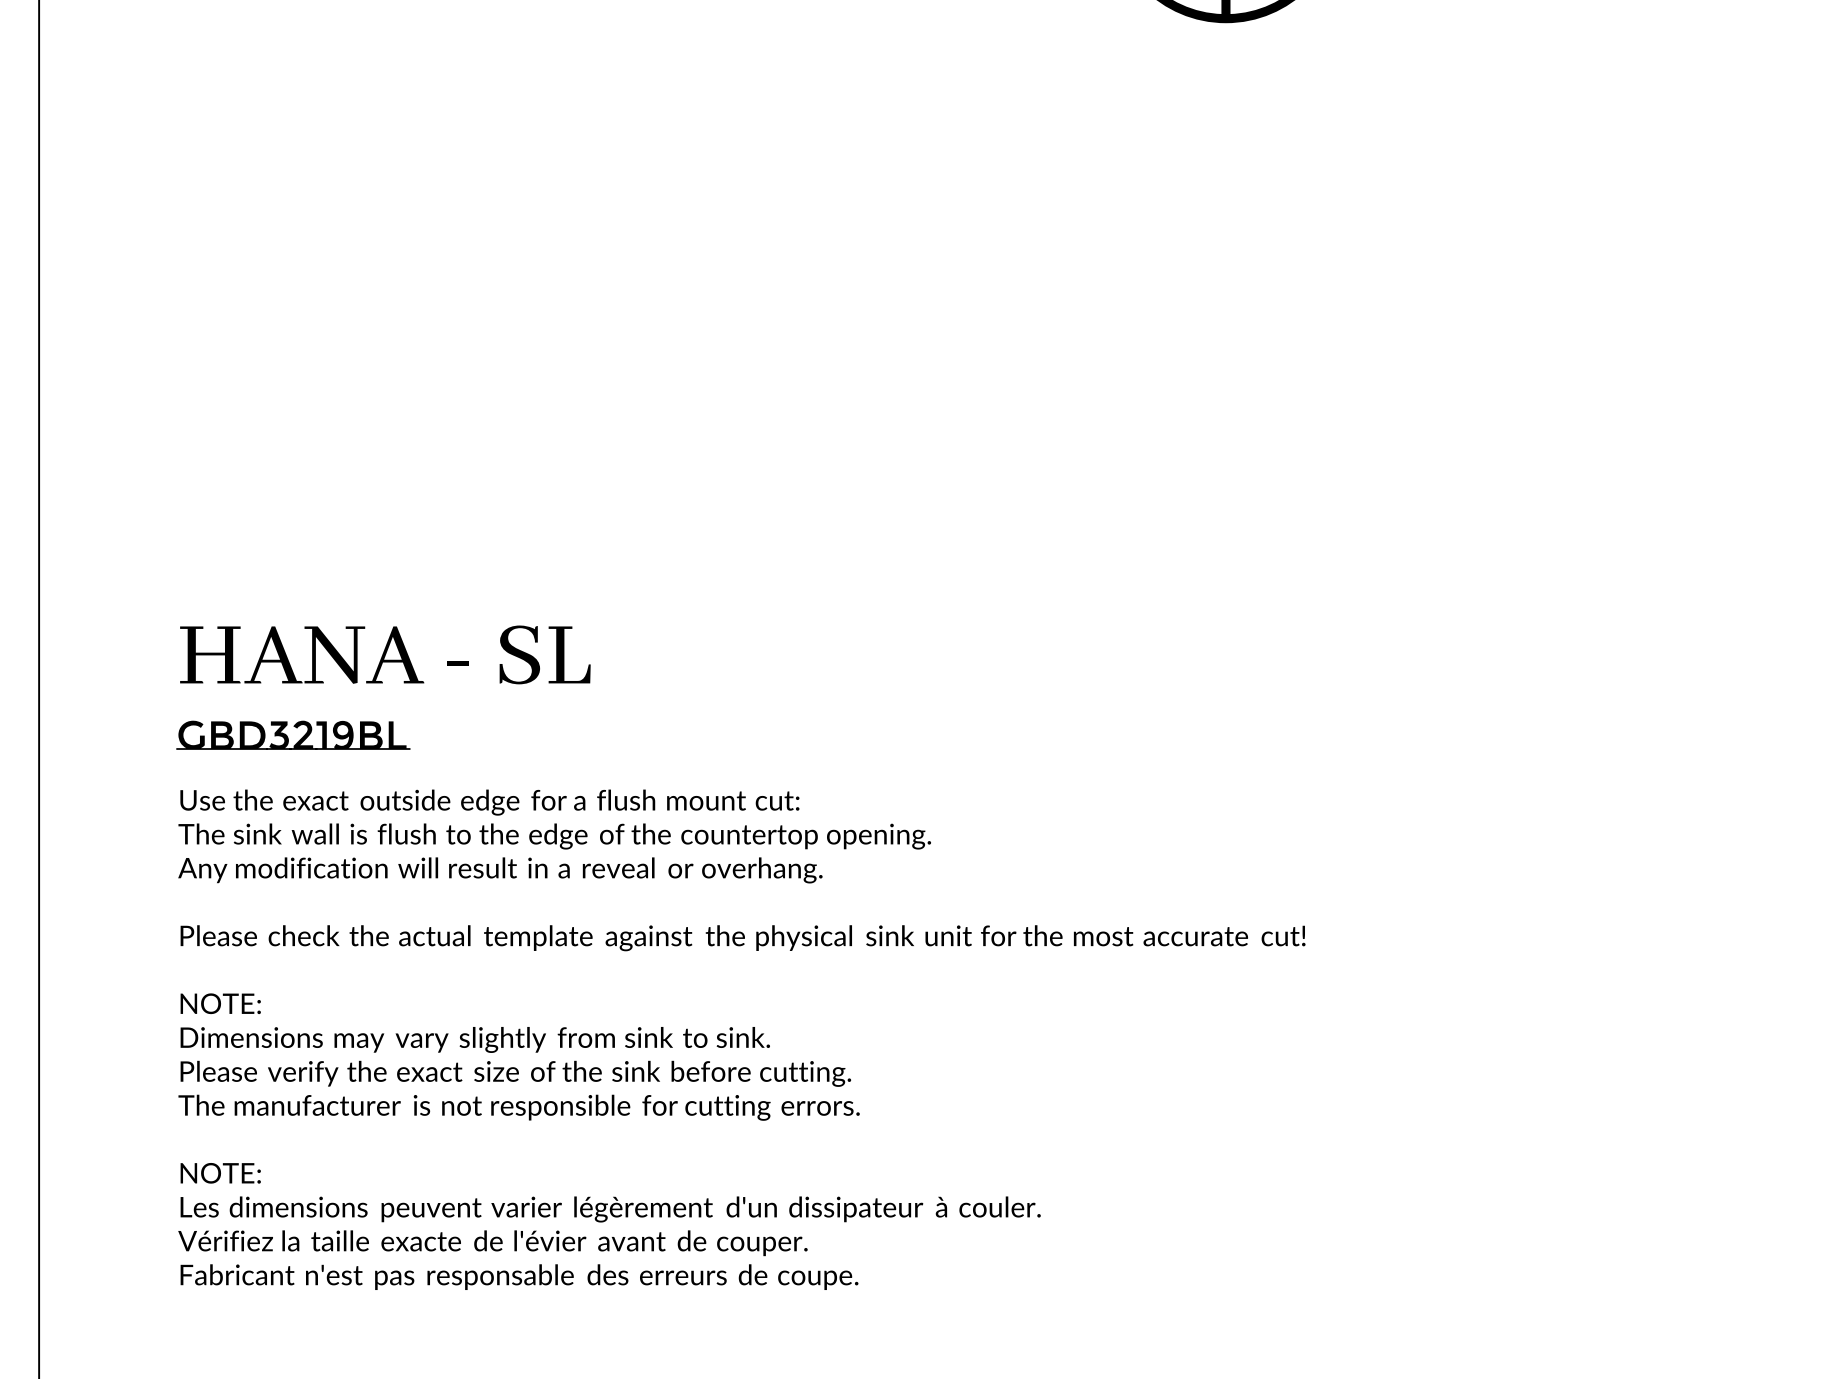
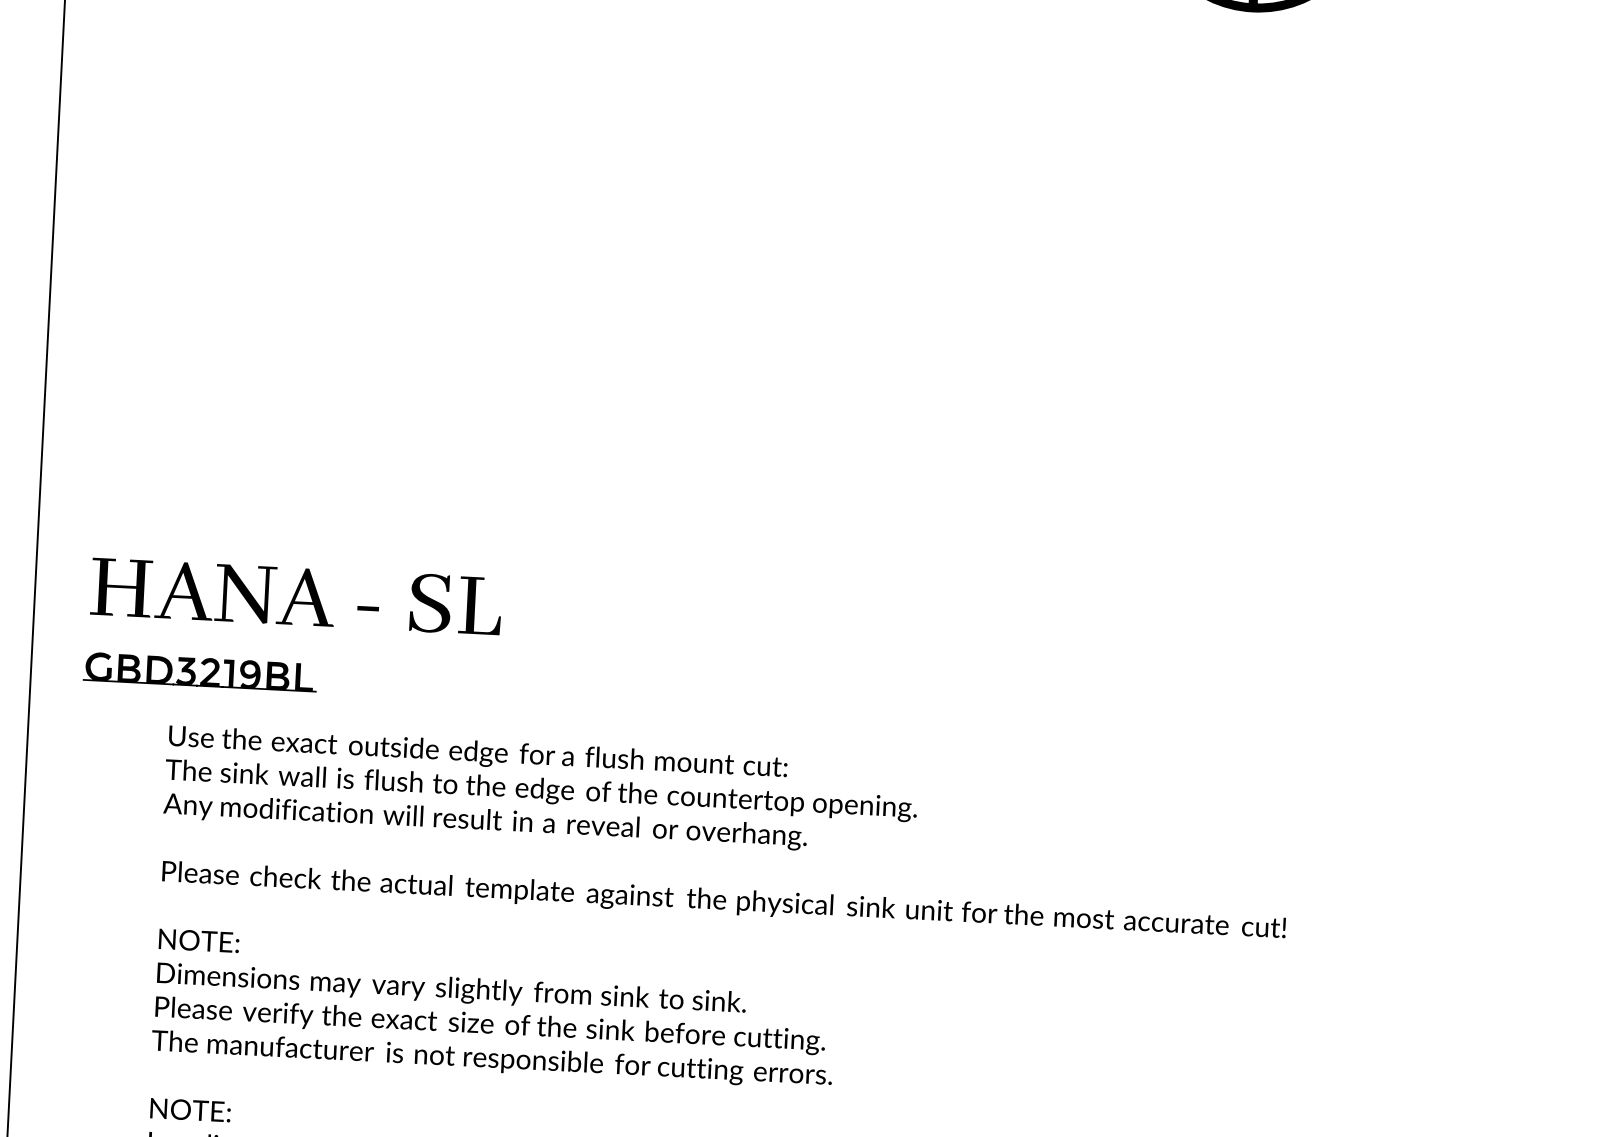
text: (383, 687) -> (292, 628), moved

